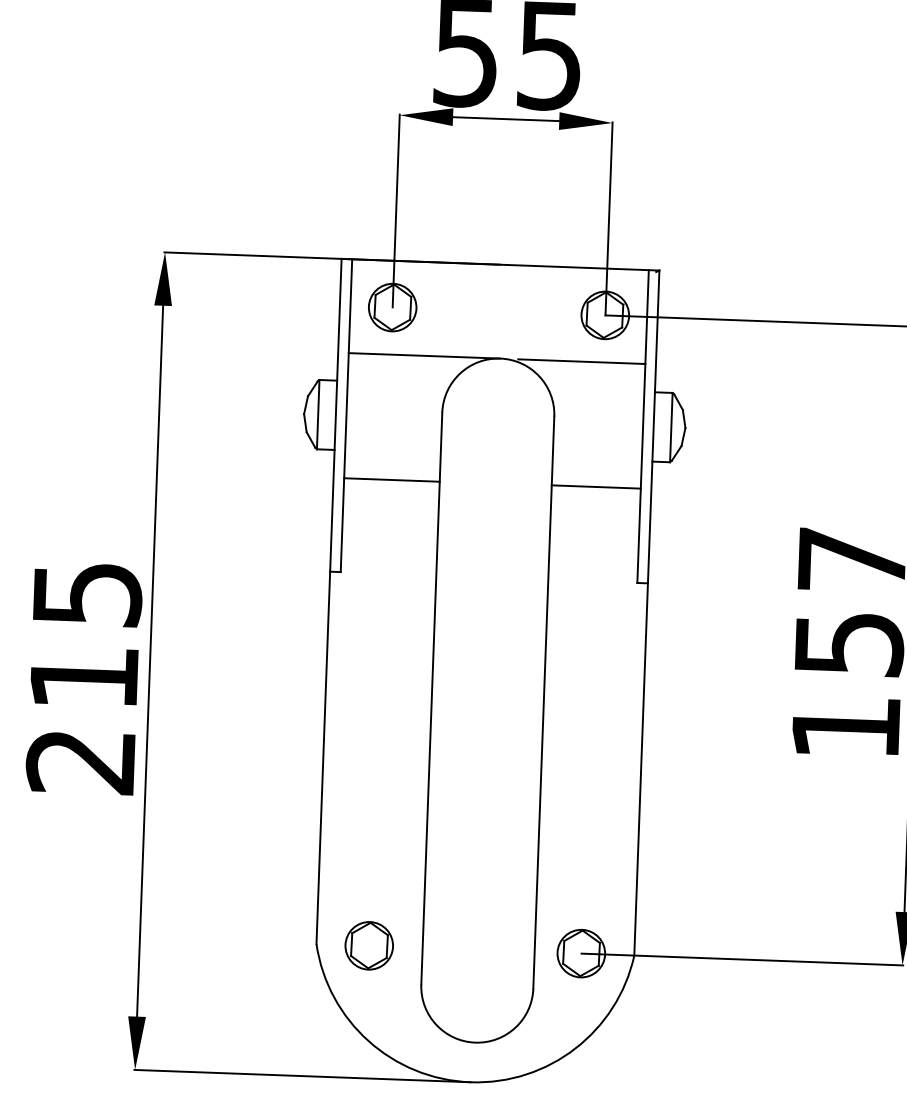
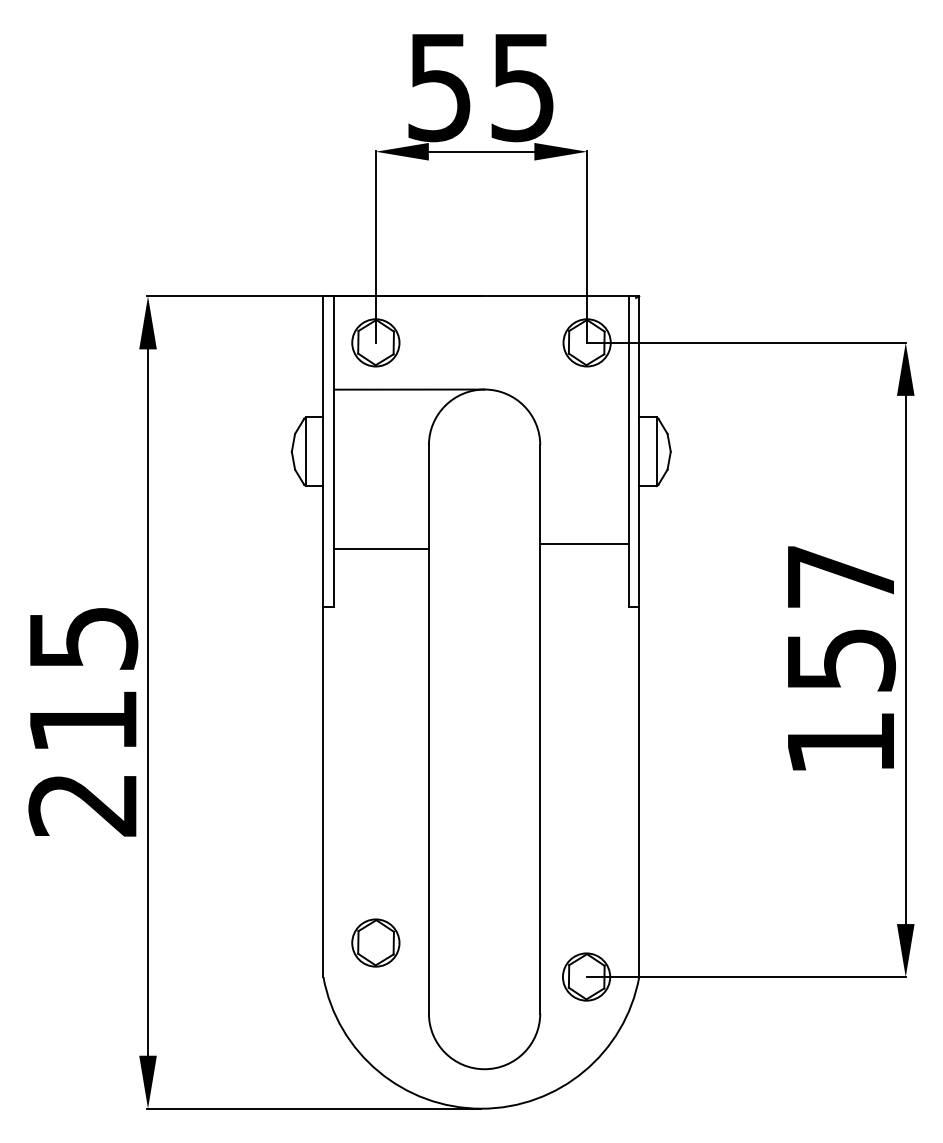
line: (581, 361) -> (565, 389), removed
line: (391, 479) -> (380, 548), moved
line: (596, 487) -> (584, 544), moved
part: (368, 945) -> (375, 942), moved

